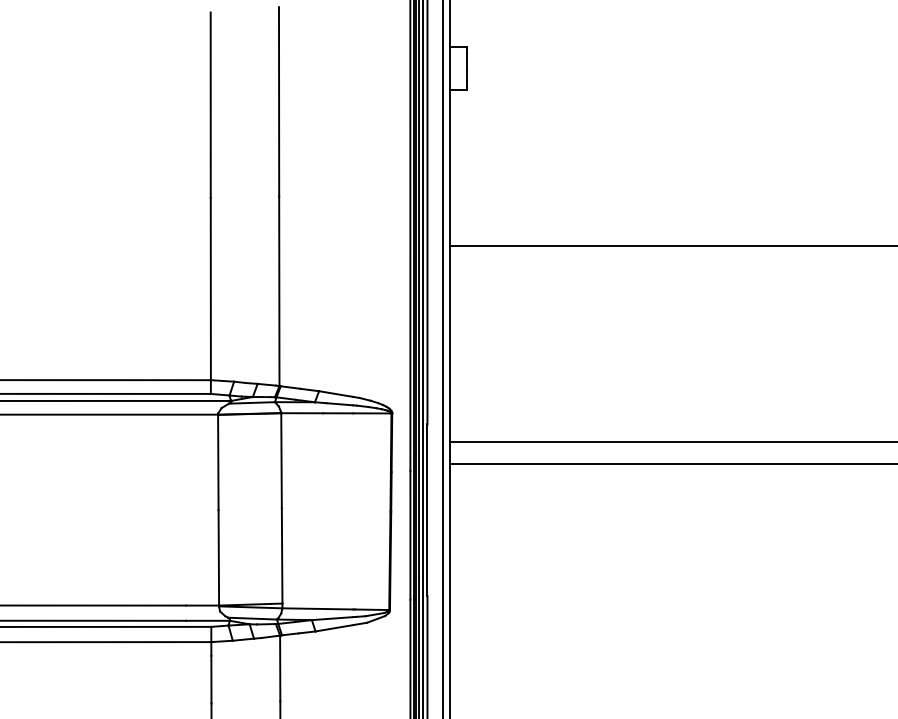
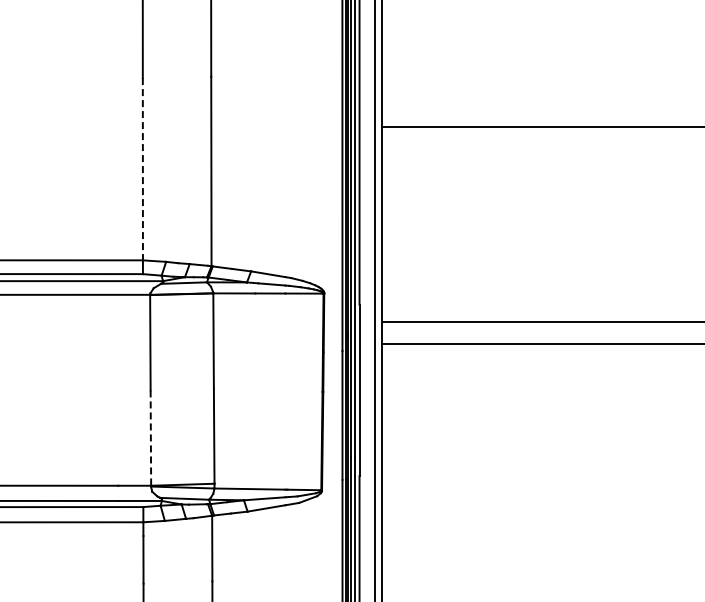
line: (210, 289) -> (142, 169), solid -> dashed
line: (218, 557) -> (150, 437), solid -> dashed

